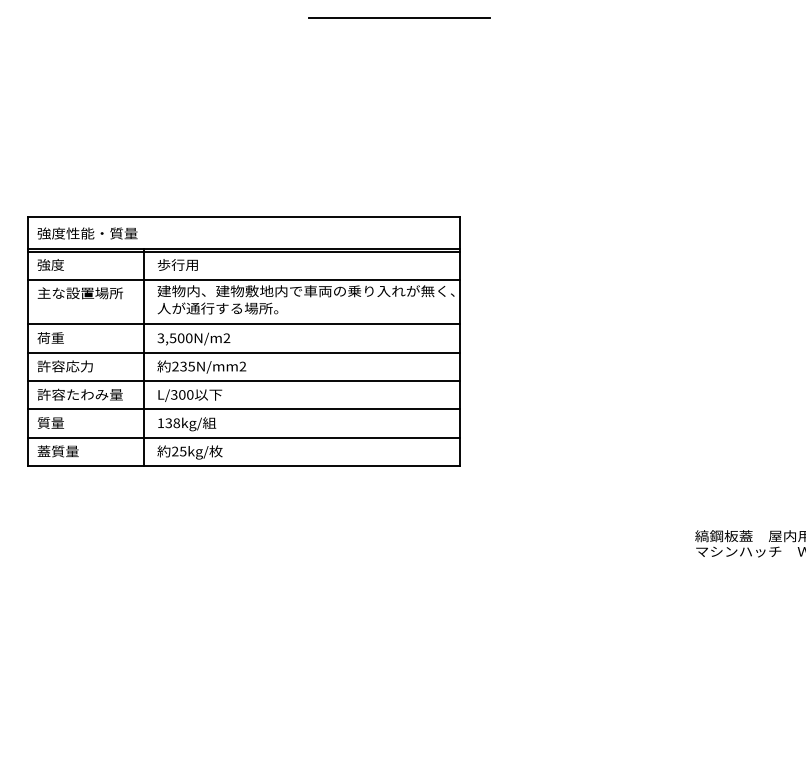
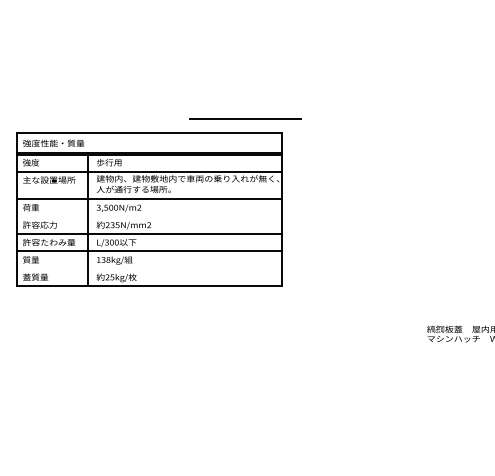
line: (399, 17) -> (245, 118), moved
line: (243, 352) -> (149, 216), removed
line: (243, 437) -> (149, 268), removed

